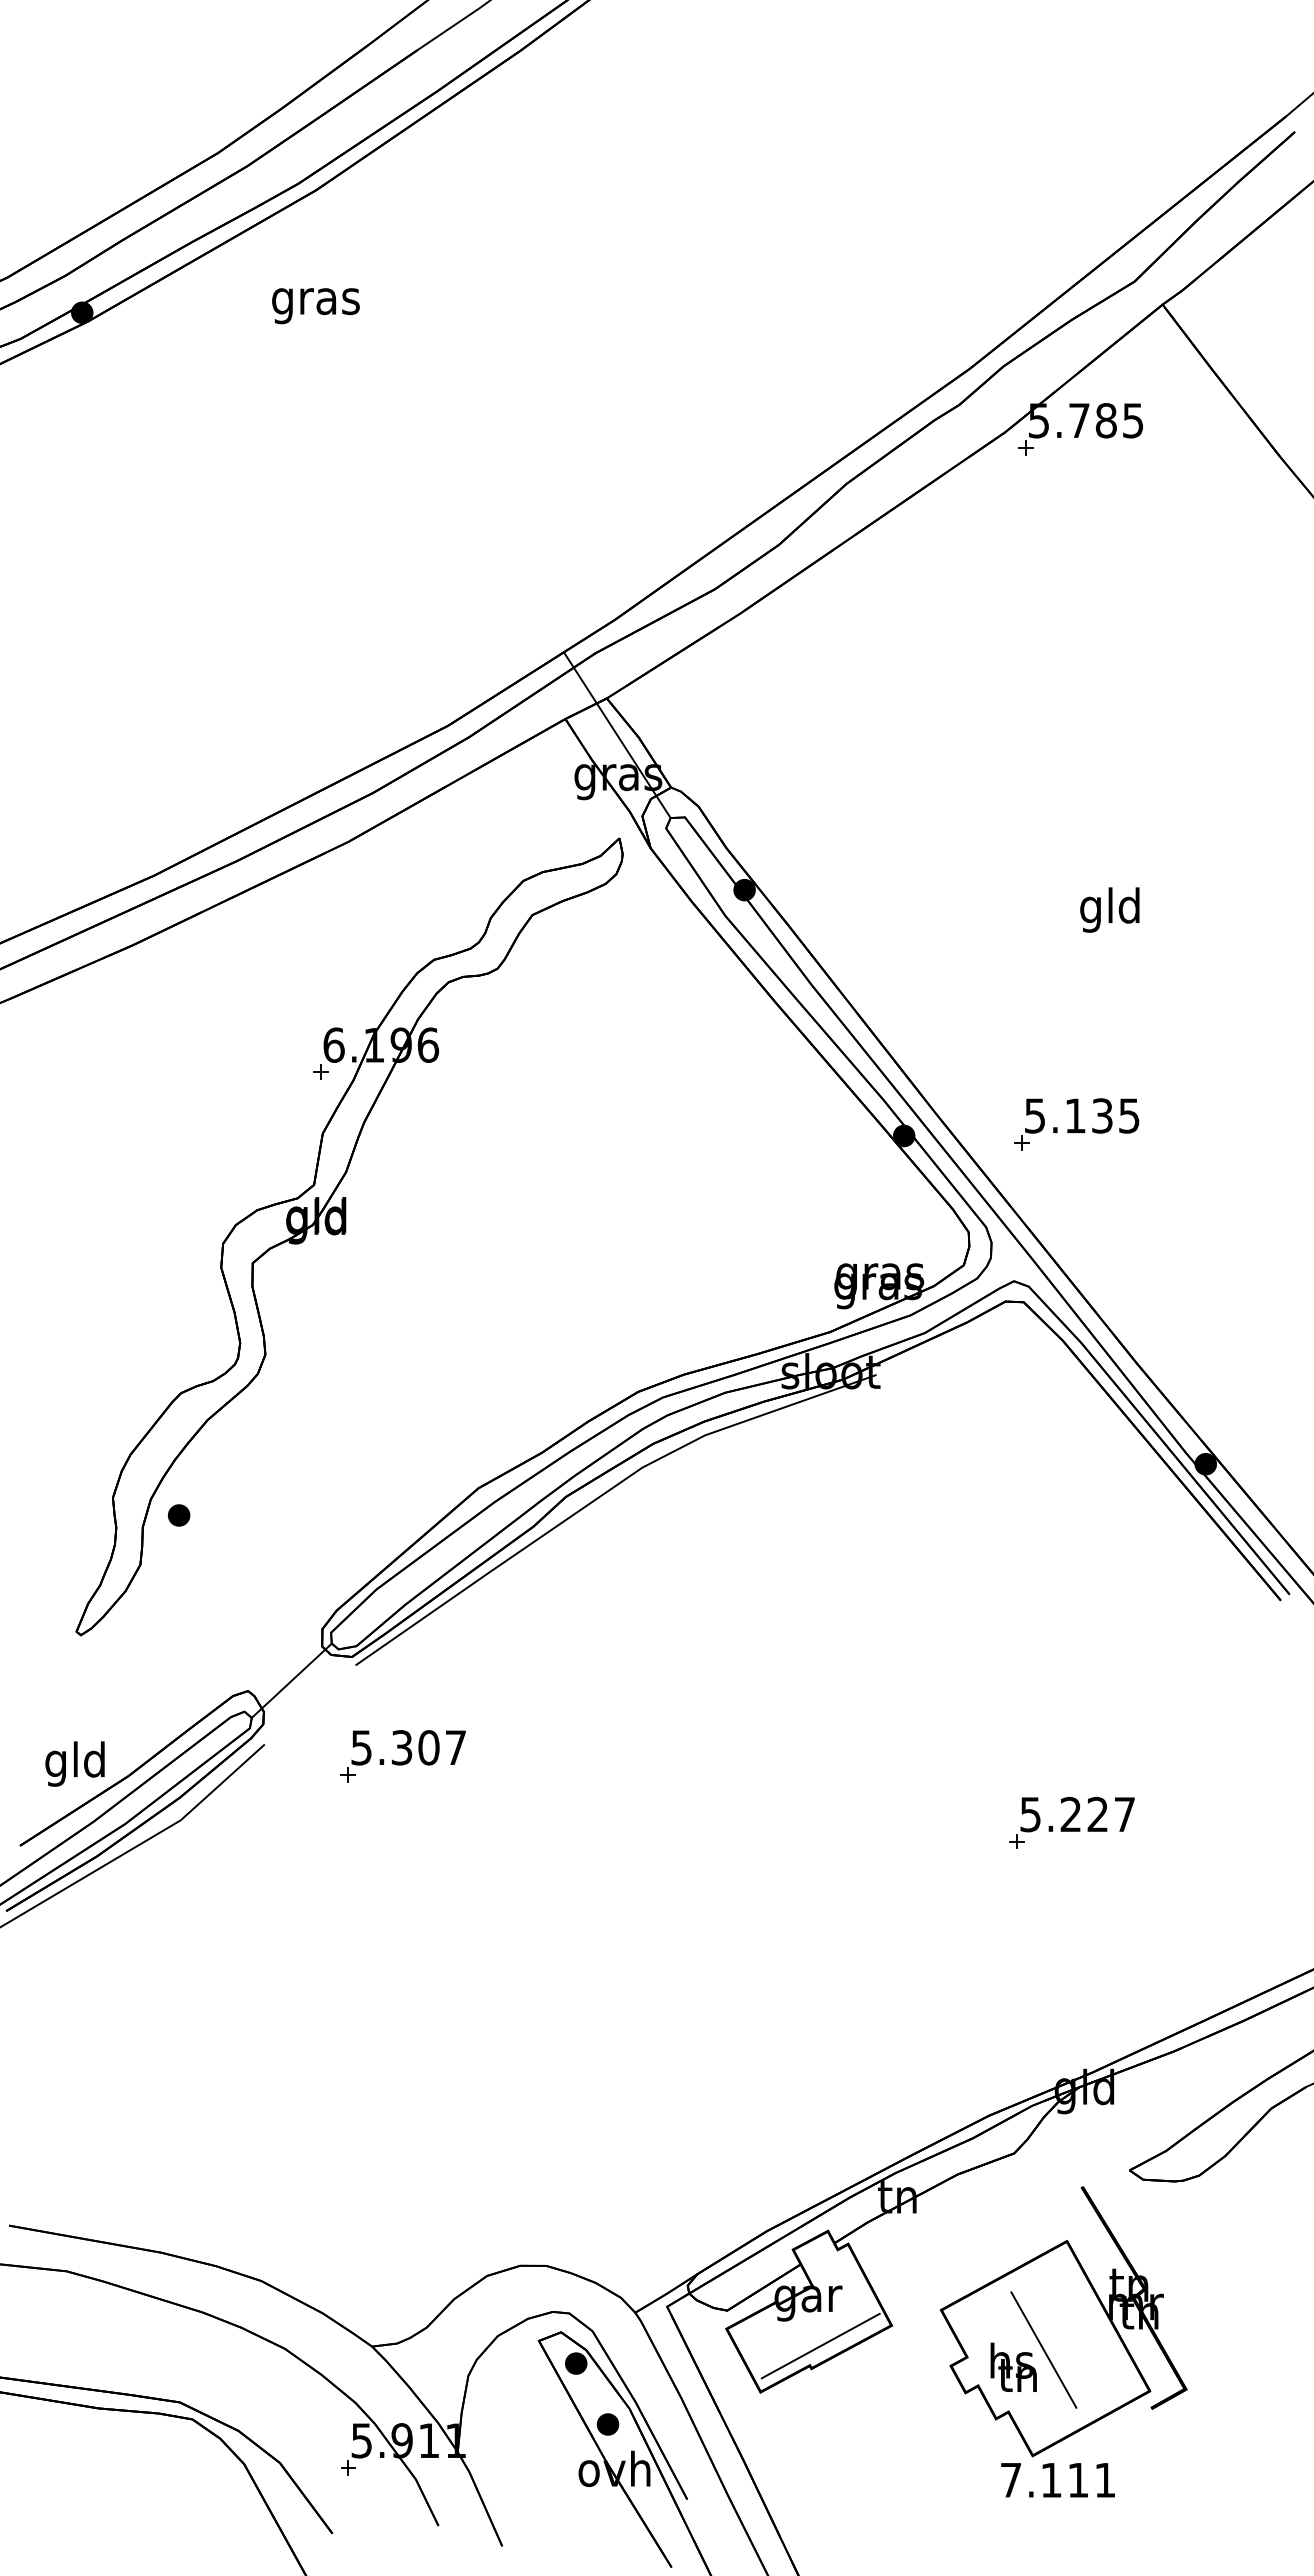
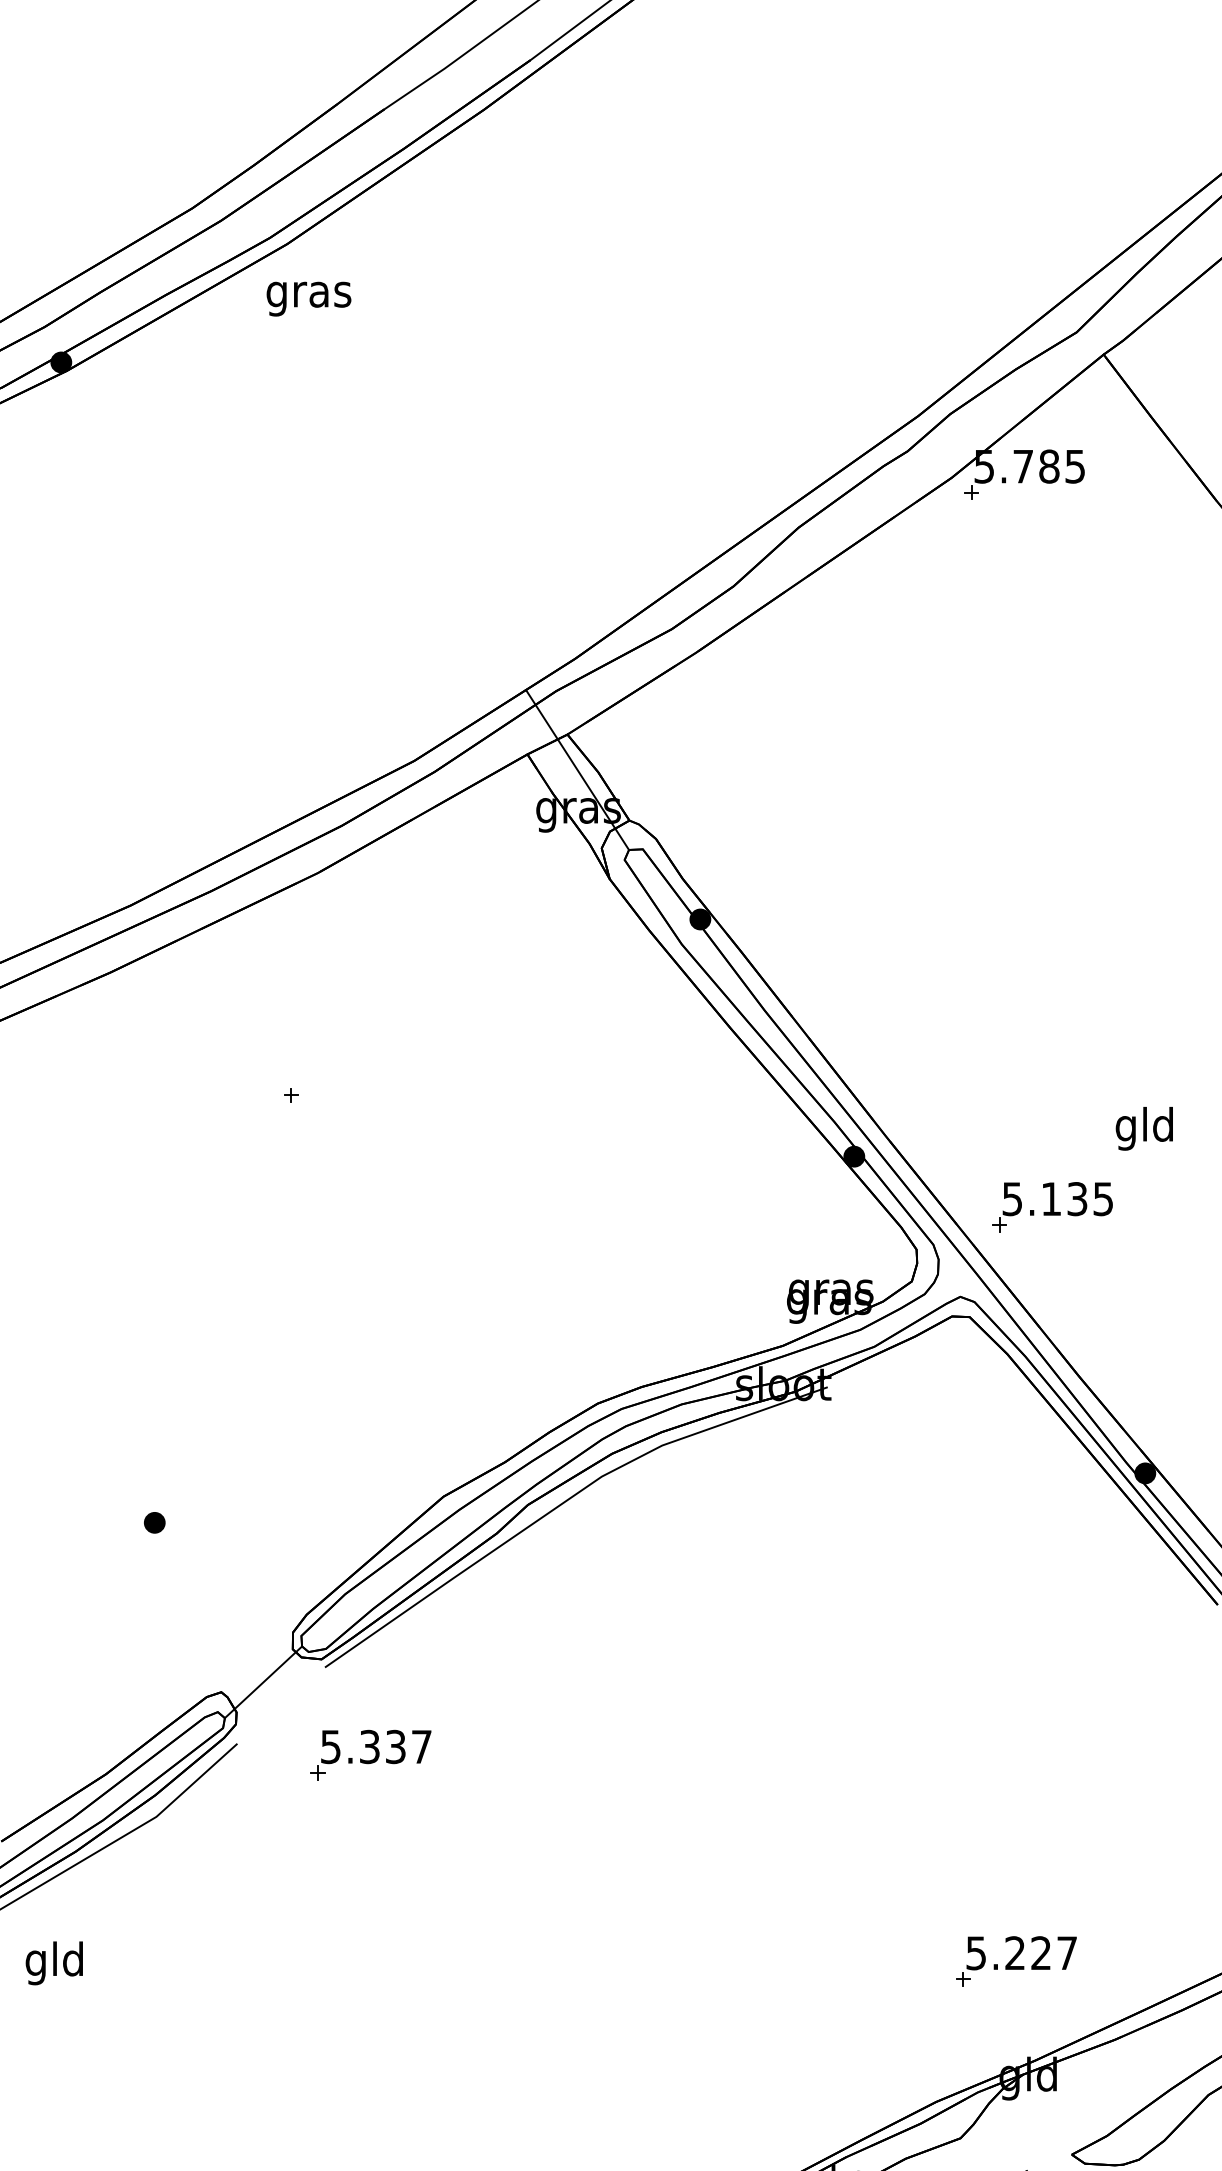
text: (315, 306) -> (308, 299), moved
text: (1109, 909) -> (1144, 1128), moved
part: (1076, 1124) -> (1052, 1207), moved
part: (349, 1236) -> (319, 1253), removed
text: (428, 1747) -> (395, 1746), 5.307 -> 5.337
text: (74, 1763) -> (53, 1962), moved
part: (1071, 1822) -> (1015, 1960), moved

